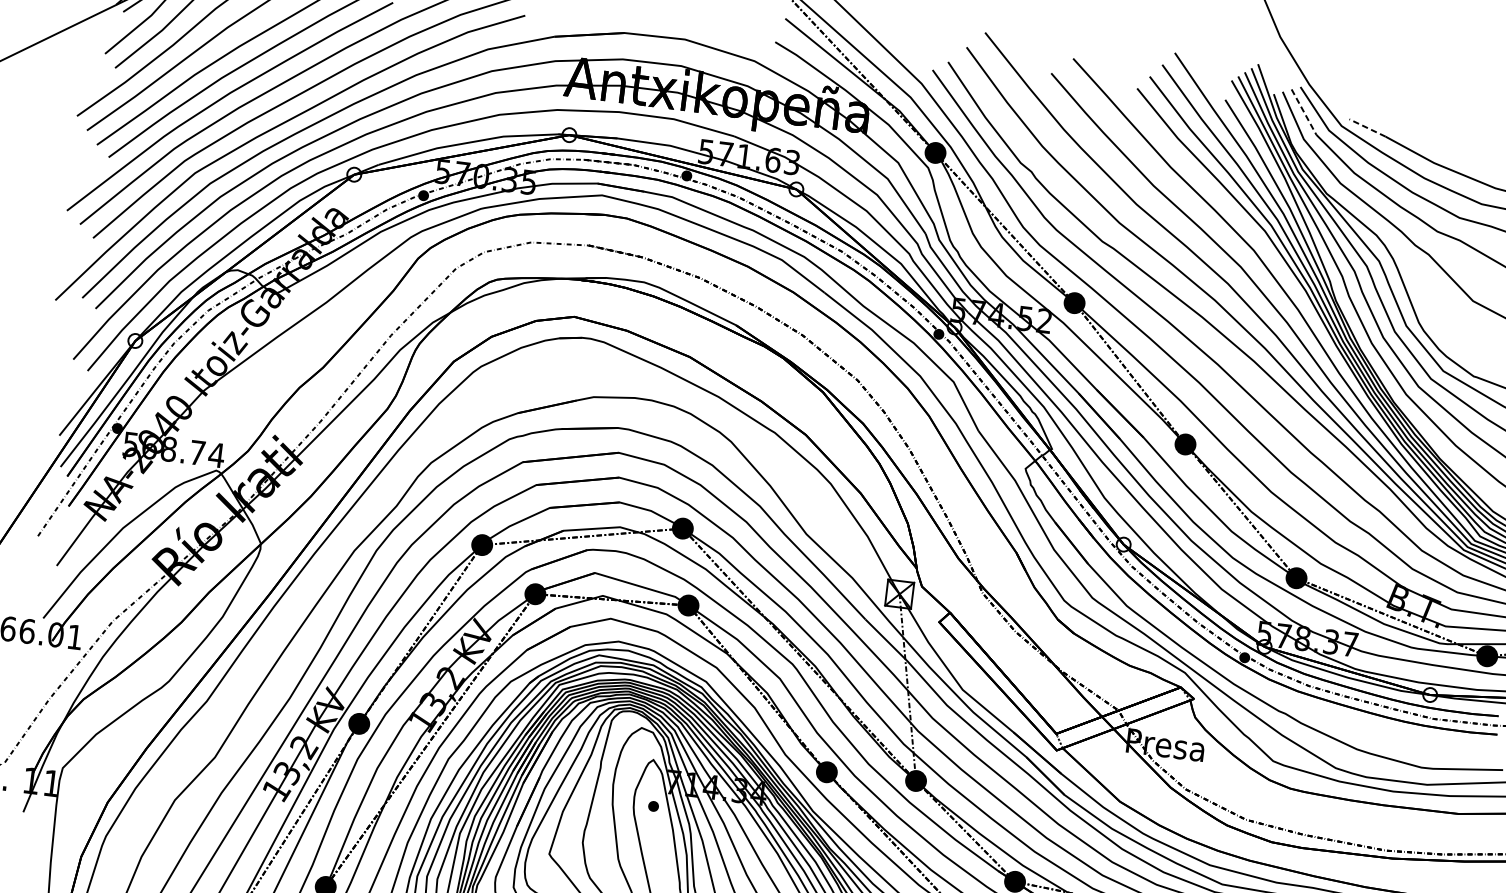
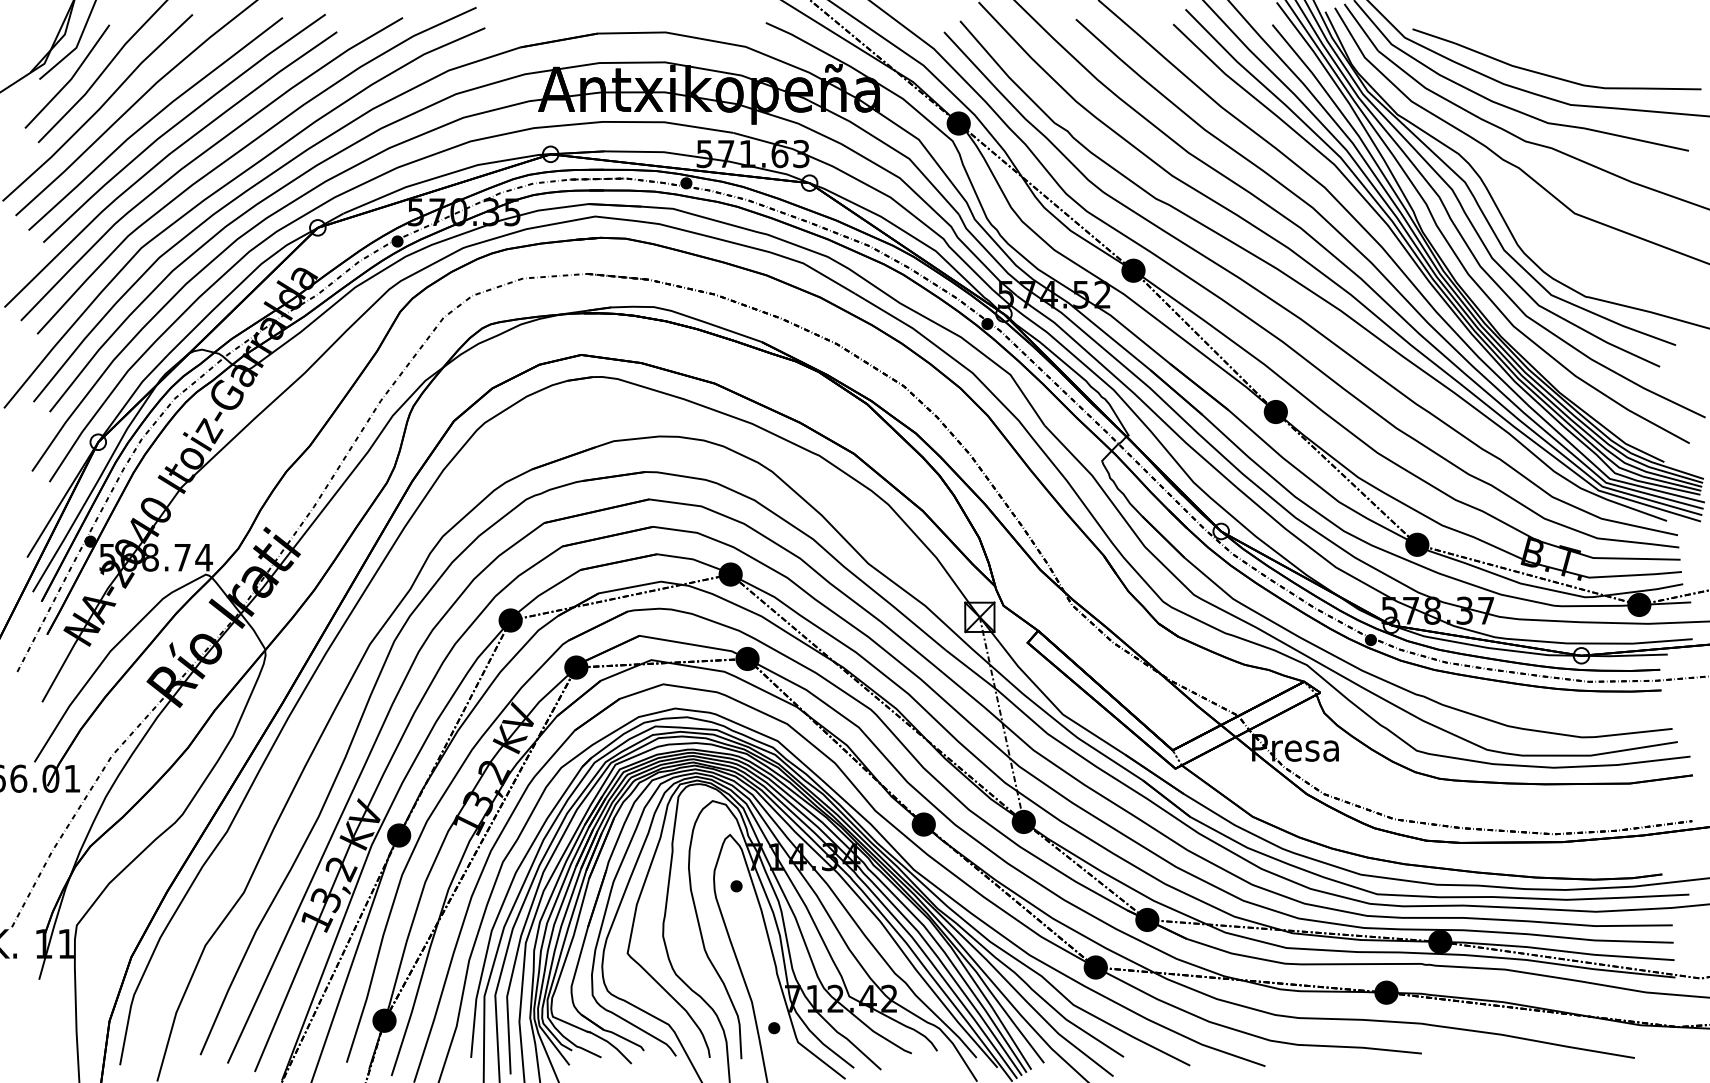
line: (1304, 112) -> (1361, 27), dashed -> solid
line: (1367, 128) -> (1433, 36), dashed -> solid

